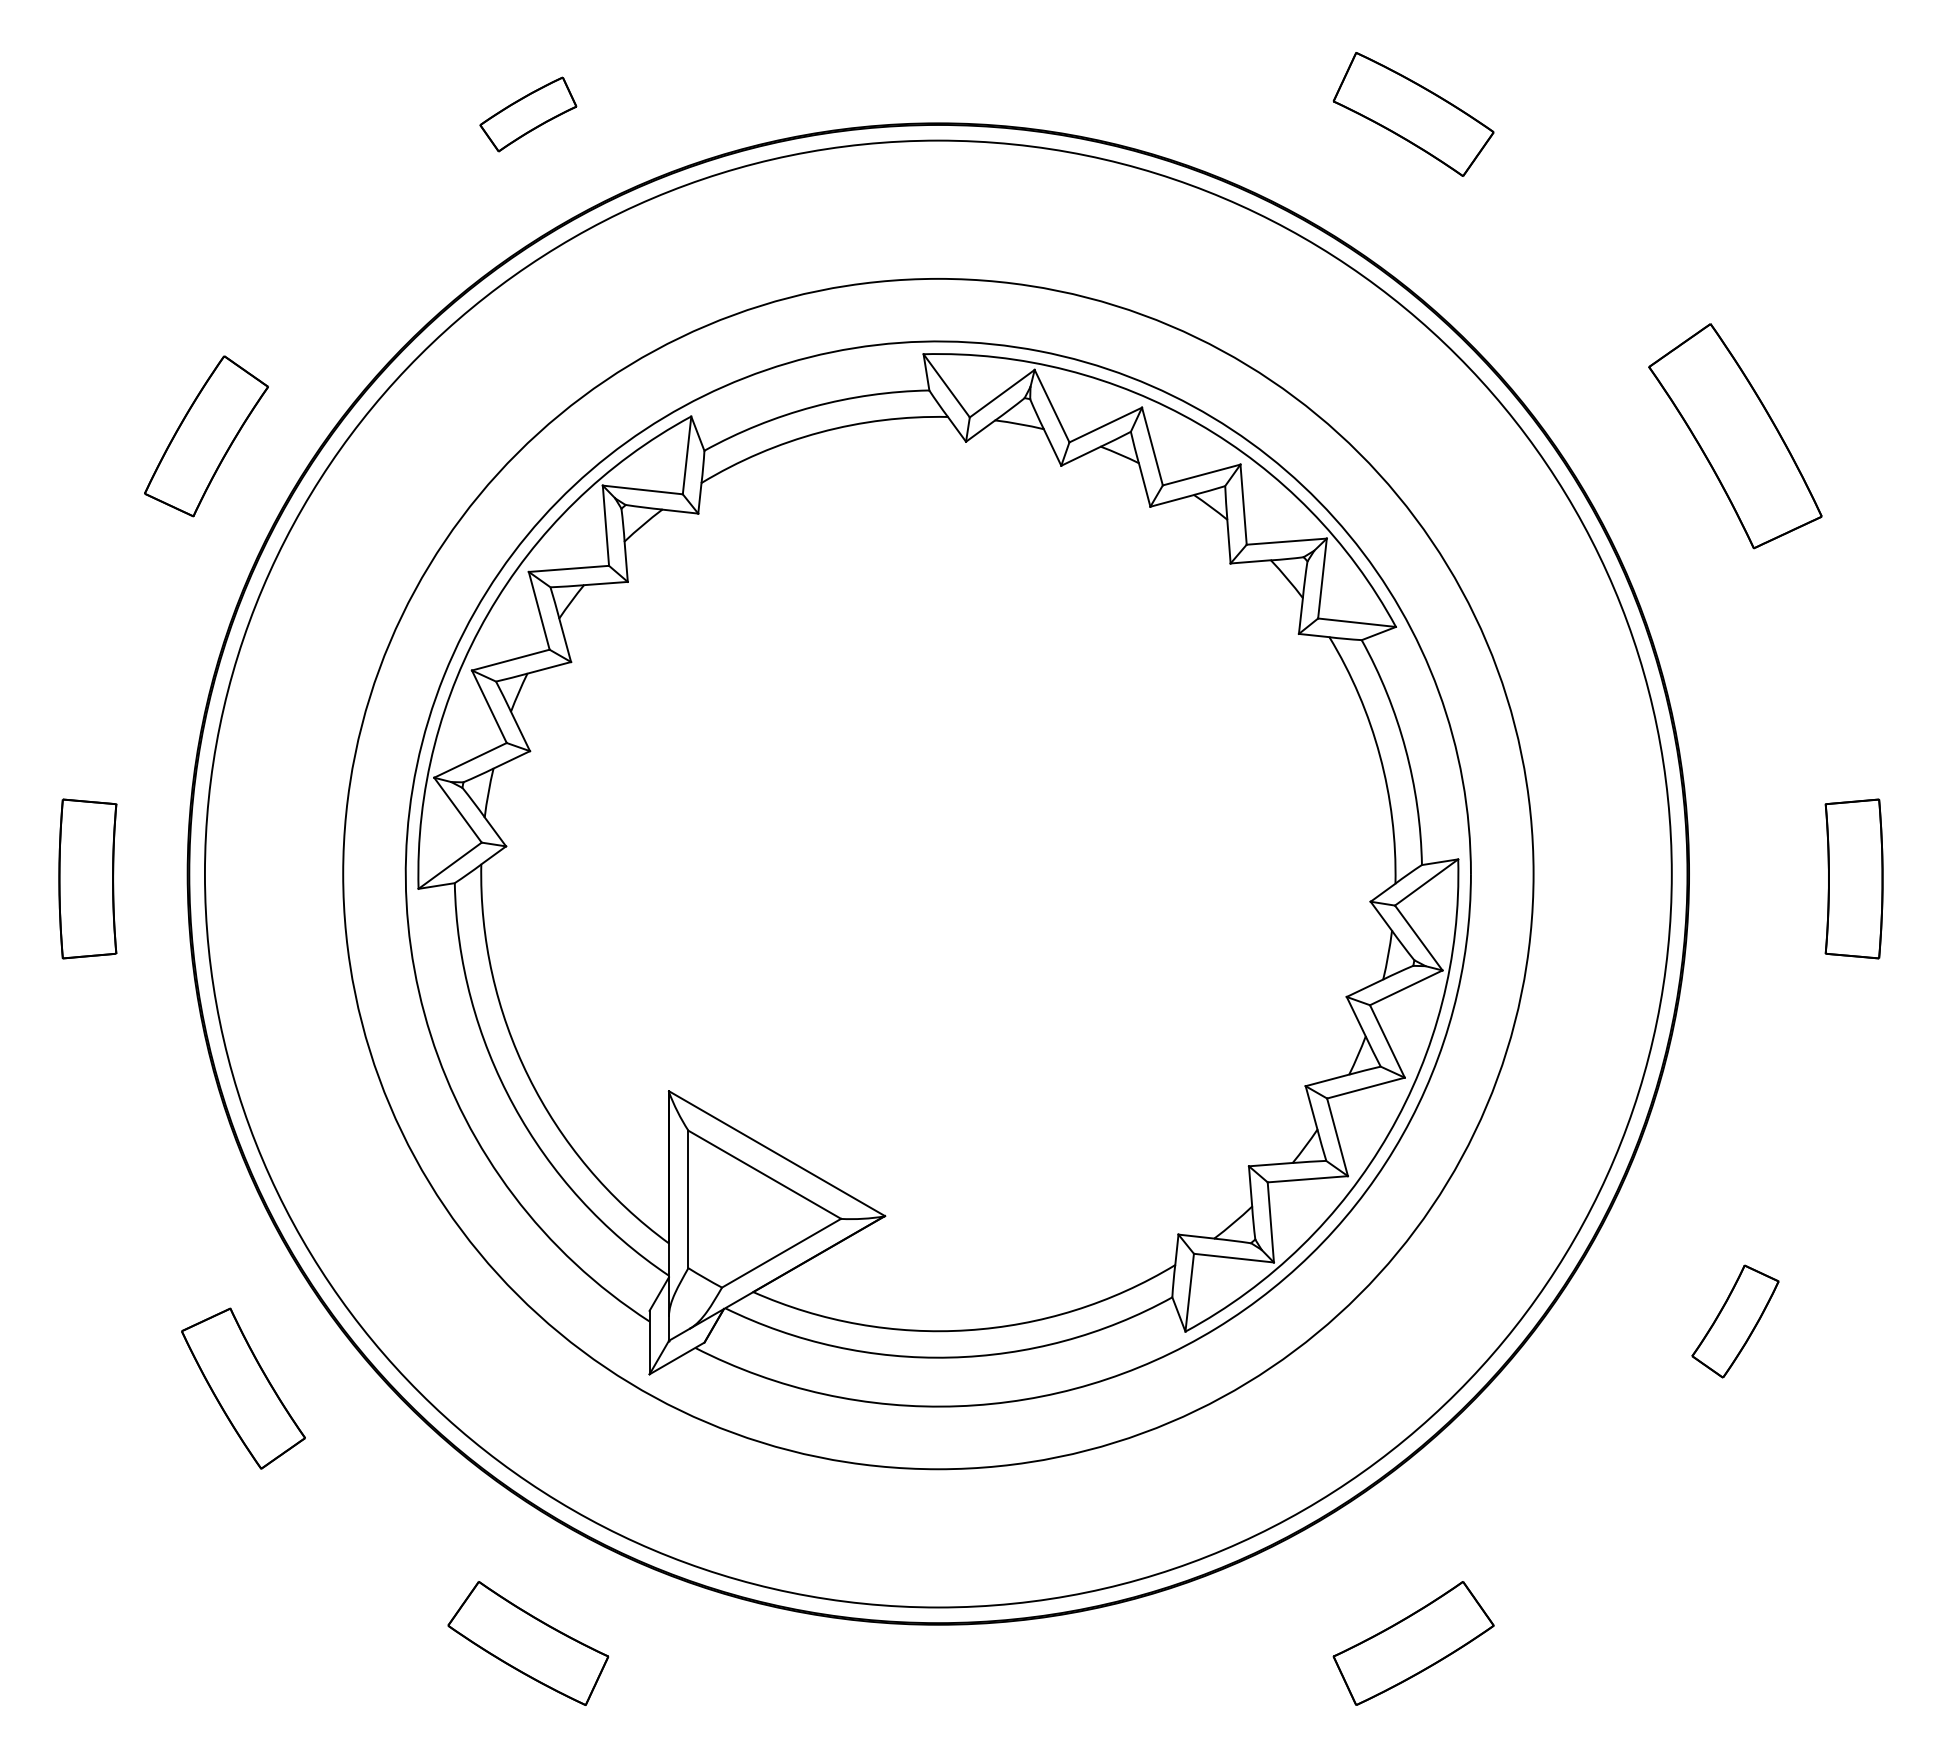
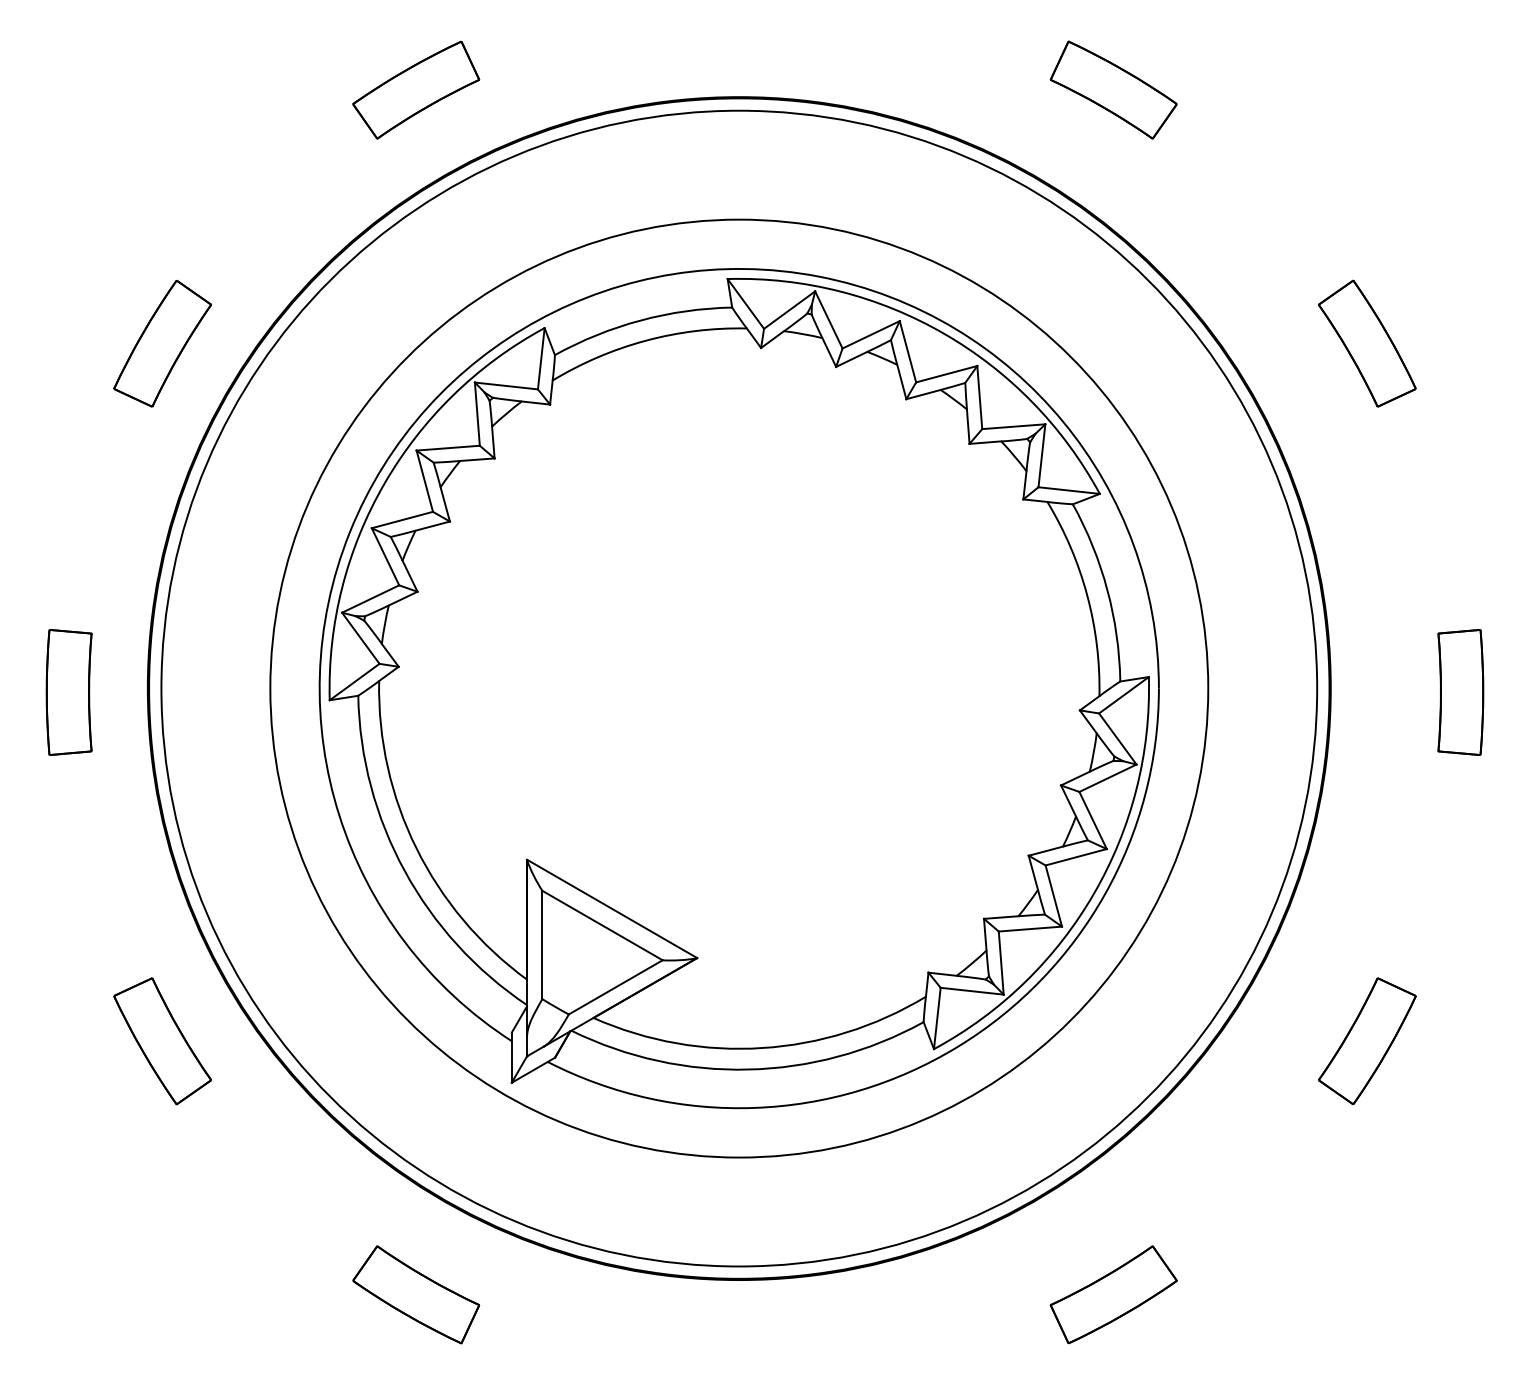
part: (528, 114) -> (416, 90), size x1.67
part: (1735, 436) -> (1367, 343), size x0.71
part: (1735, 1321) -> (1367, 1041), size x1.43
part: (243, 1388) -> (162, 1041), moved

